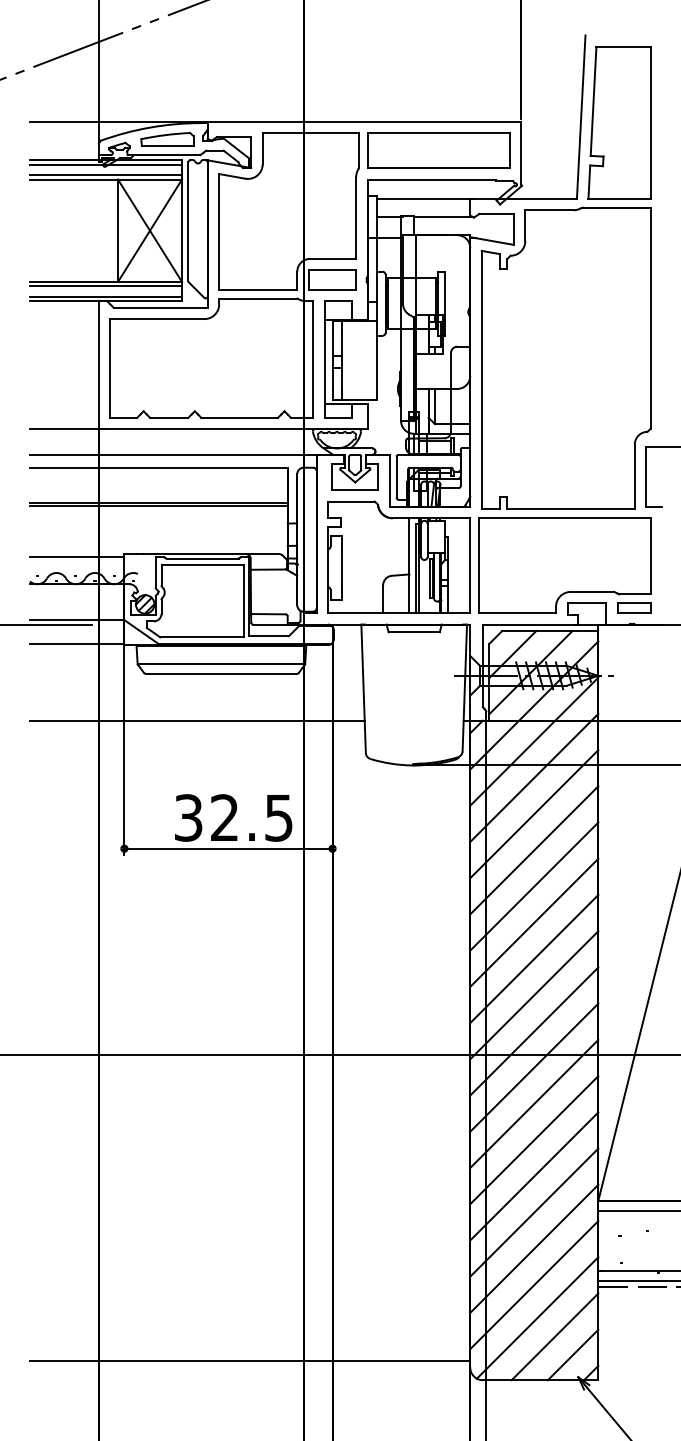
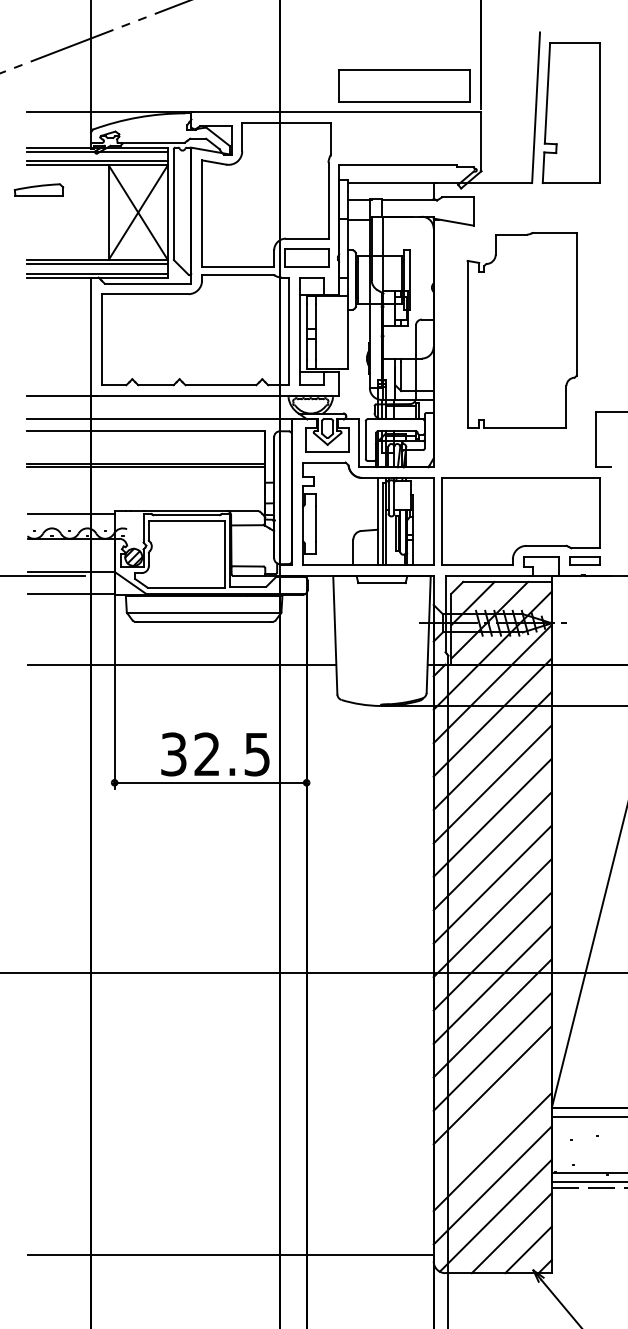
part: (167, 139) -> (39, 190), moved
part: (438, 150) -> (404, 86), moved
part: (565, 357) -> (521, 329), size x0.7
line: (534, 1212) -> (492, 1118), removed

